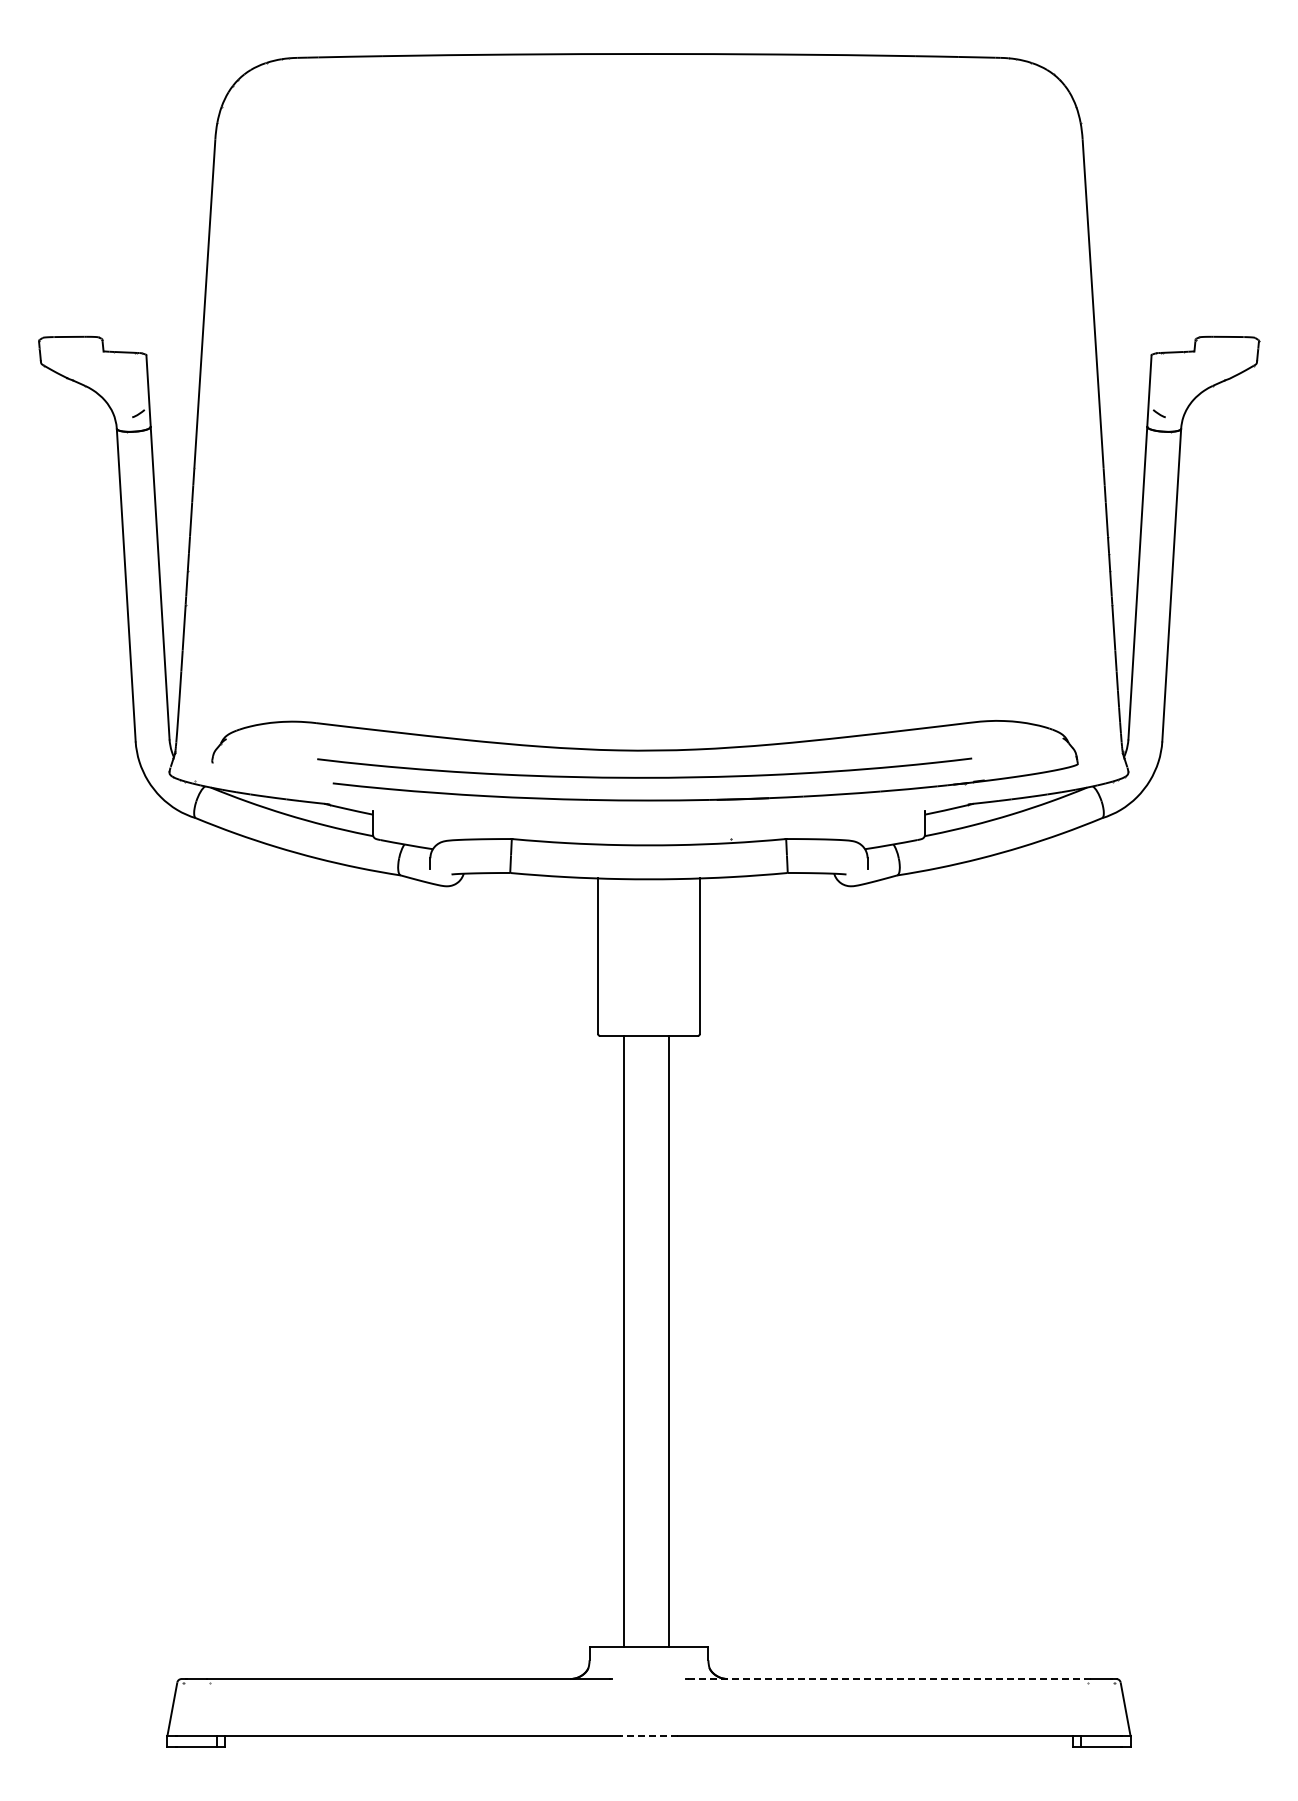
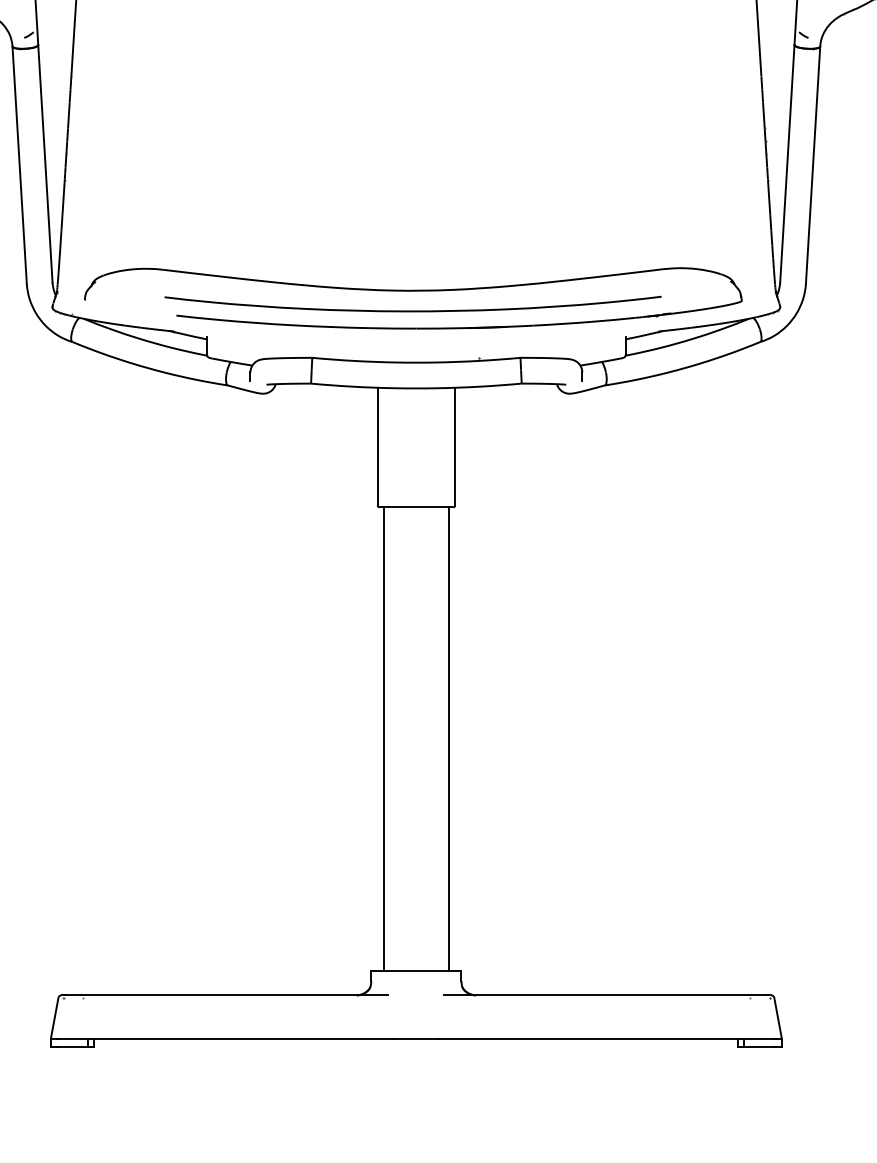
line: (624, 1341) -> (448, 739), moved
line: (668, 1341) -> (384, 739), moved
line: (889, 1679) -> (598, 995), dashed -> solid
line: (648, 1736) -> (416, 1038), dashed -> solid

